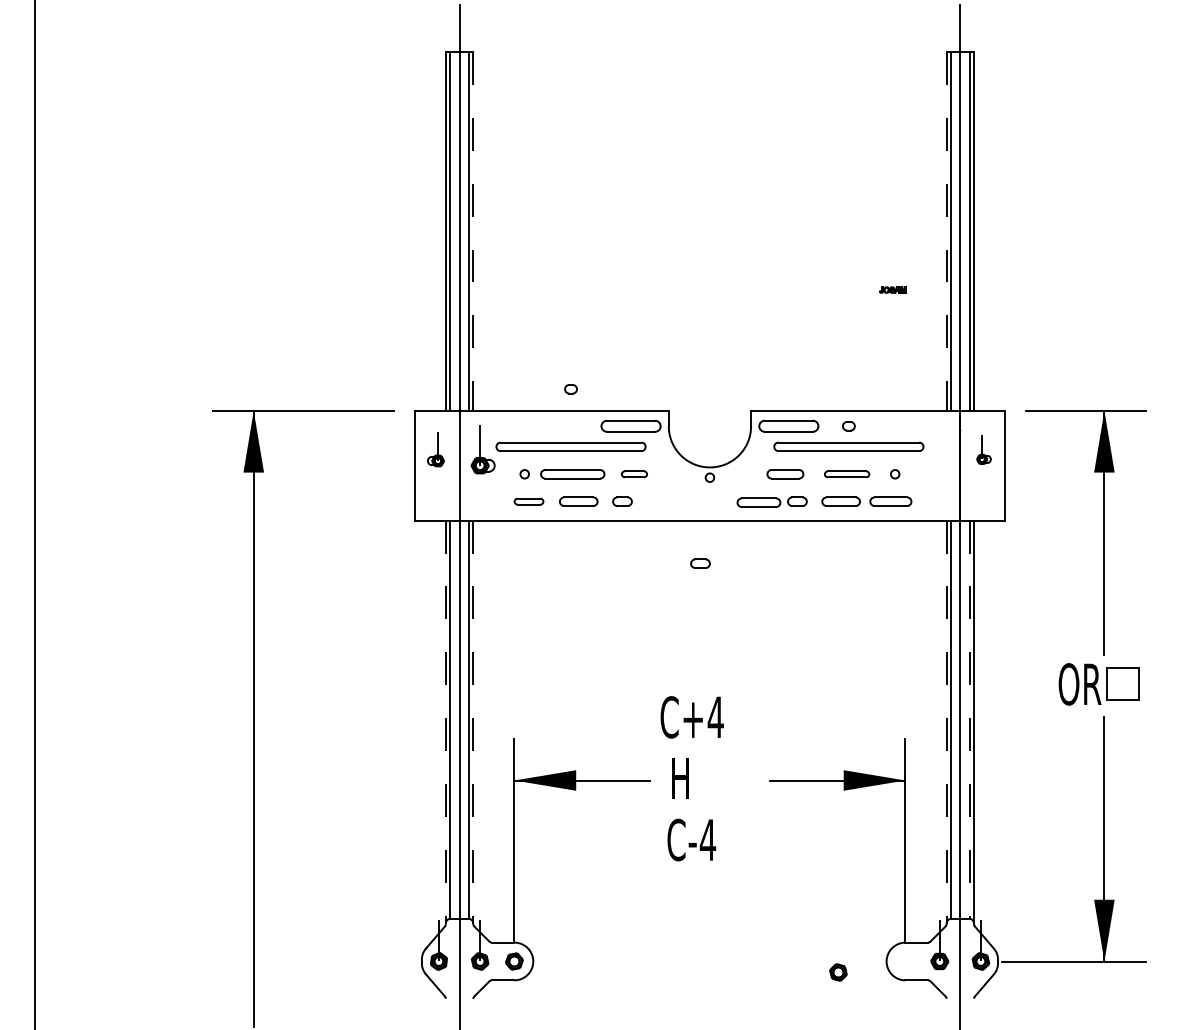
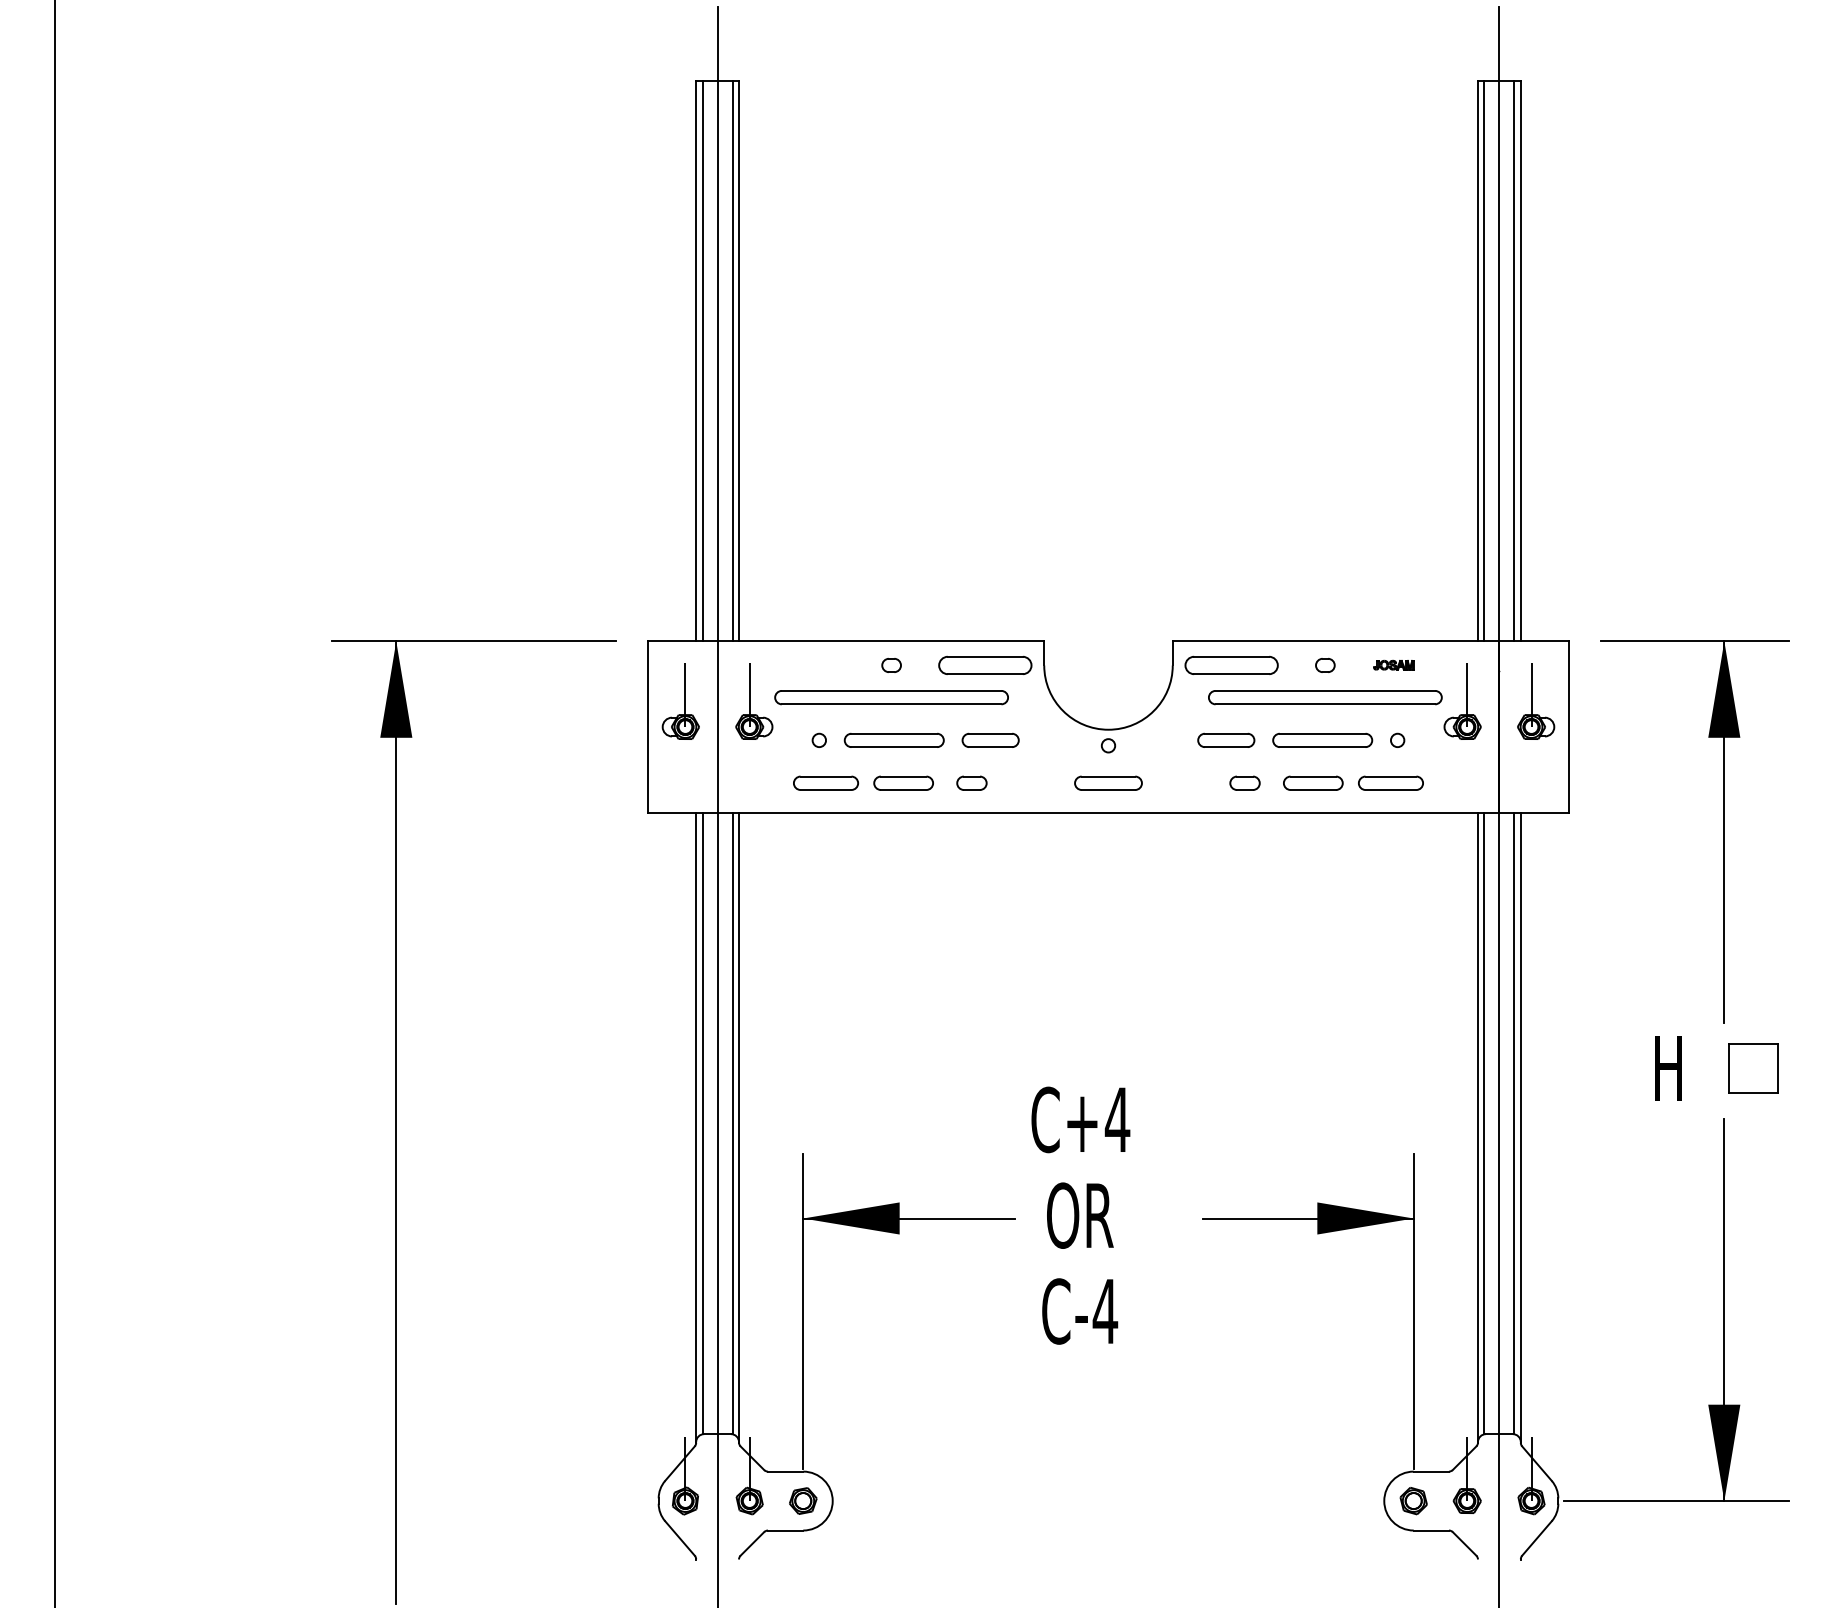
line: (473, 231) -> (739, 361), dashed -> solid
line: (946, 231) -> (1477, 361), dashed -> solid
part: (892, 289) -> (1393, 664), moved
part: (570, 389) -> (890, 665), moved
part: (435, 449) -> (680, 701), size x1.43
part: (936, 449) -> (1462, 701), added
part: (983, 449) -> (1535, 701), size x1.67
part: (634, 474) -> (990, 740), size x1.43
part: (846, 474) -> (1321, 740), size x1.43
part: (528, 501) -> (825, 782), size x1.43
part: (758, 502) -> (1107, 782), moved
part: (700, 563) -> (1093, 879), removed
text: (1079, 684) -> (1685, 1068), OR -> H
line: (969, 720) -> (1513, 1124), dashed -> solid
line: (445, 722) -> (695, 1127), dashed -> solid
line: (473, 722) -> (739, 1127), dashed -> solid
line: (946, 722) -> (1477, 1127), dashed -> solid
text: (691, 778) -> (1079, 1215), H -> OR
part: (838, 972) -> (1413, 1501), moved

